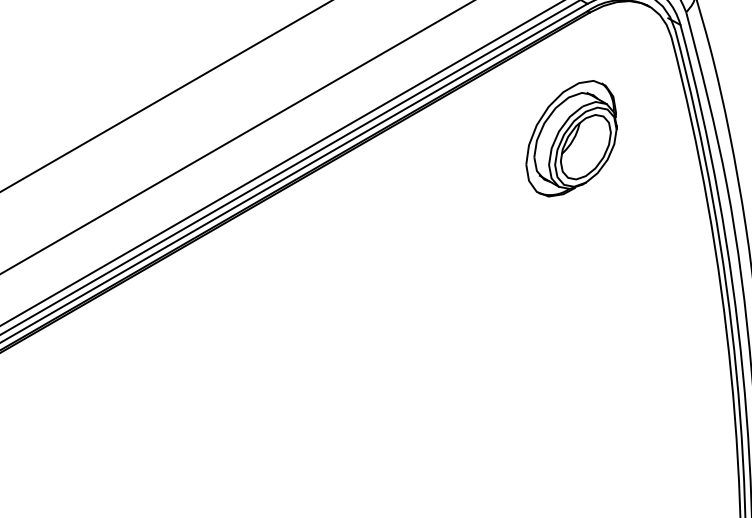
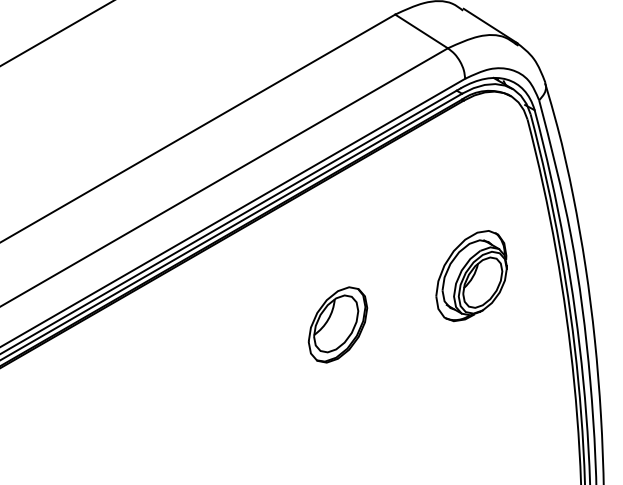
part: (571, 139) -> (471, 276), moved
part: (428, 299) -> (337, 324), added

